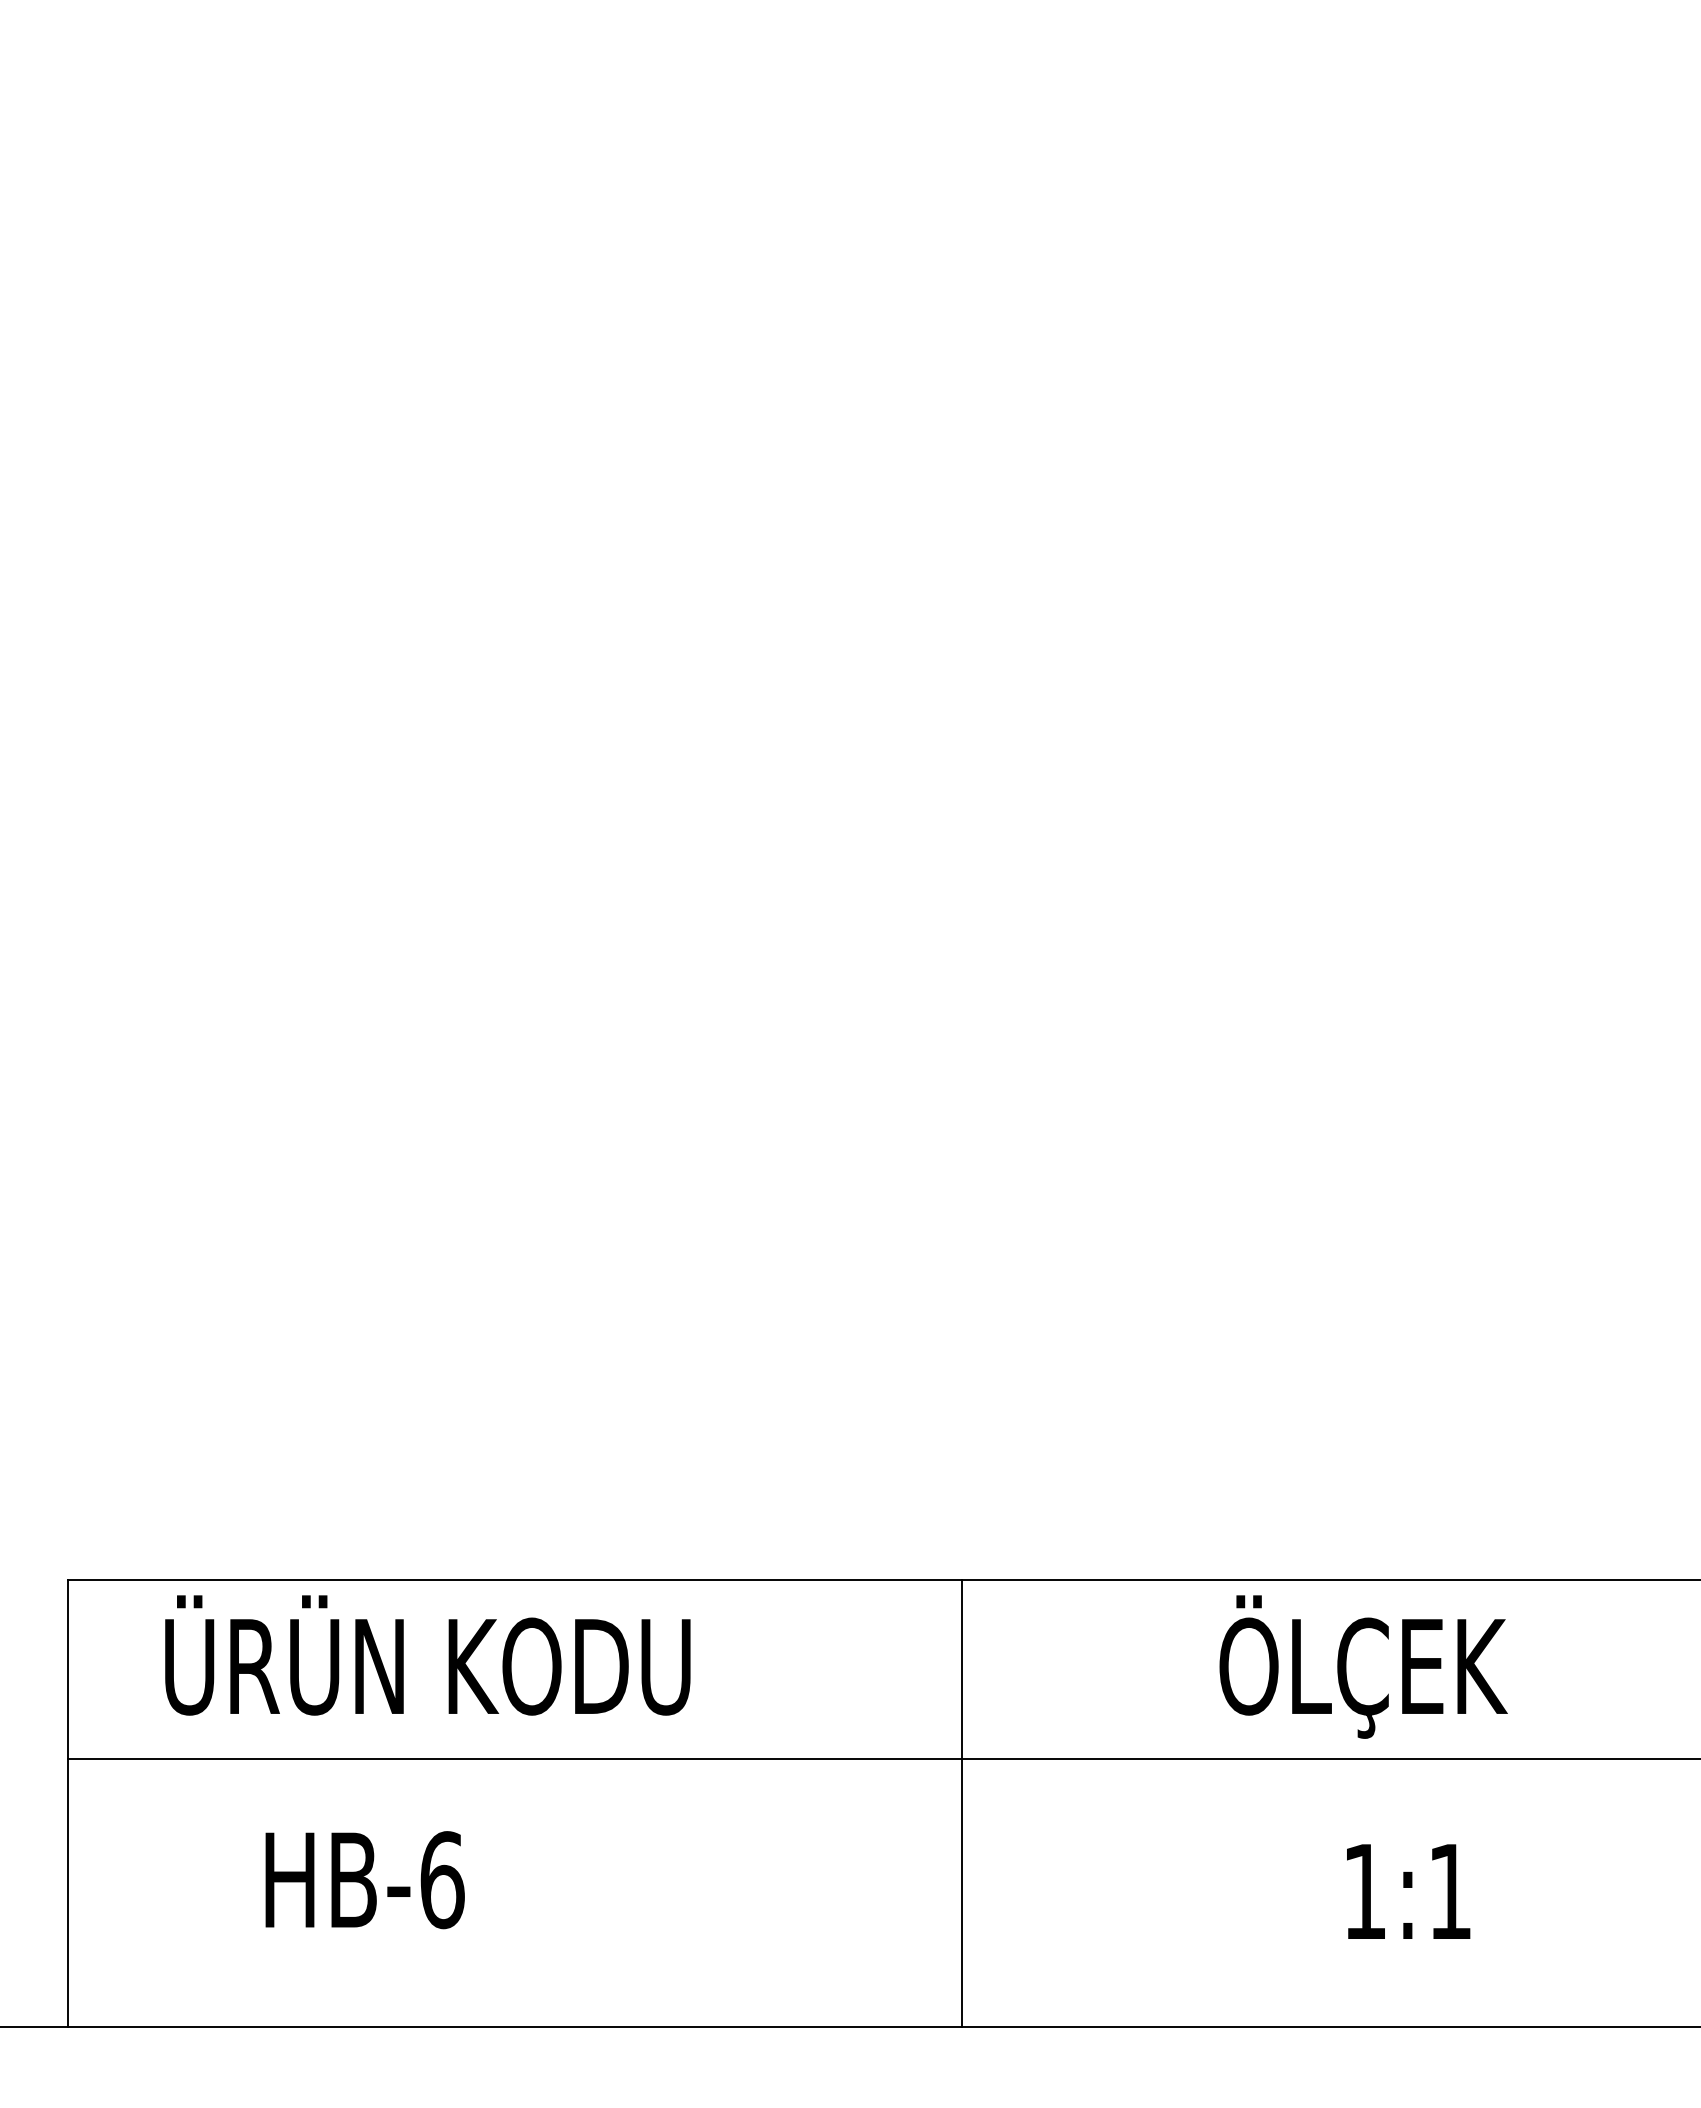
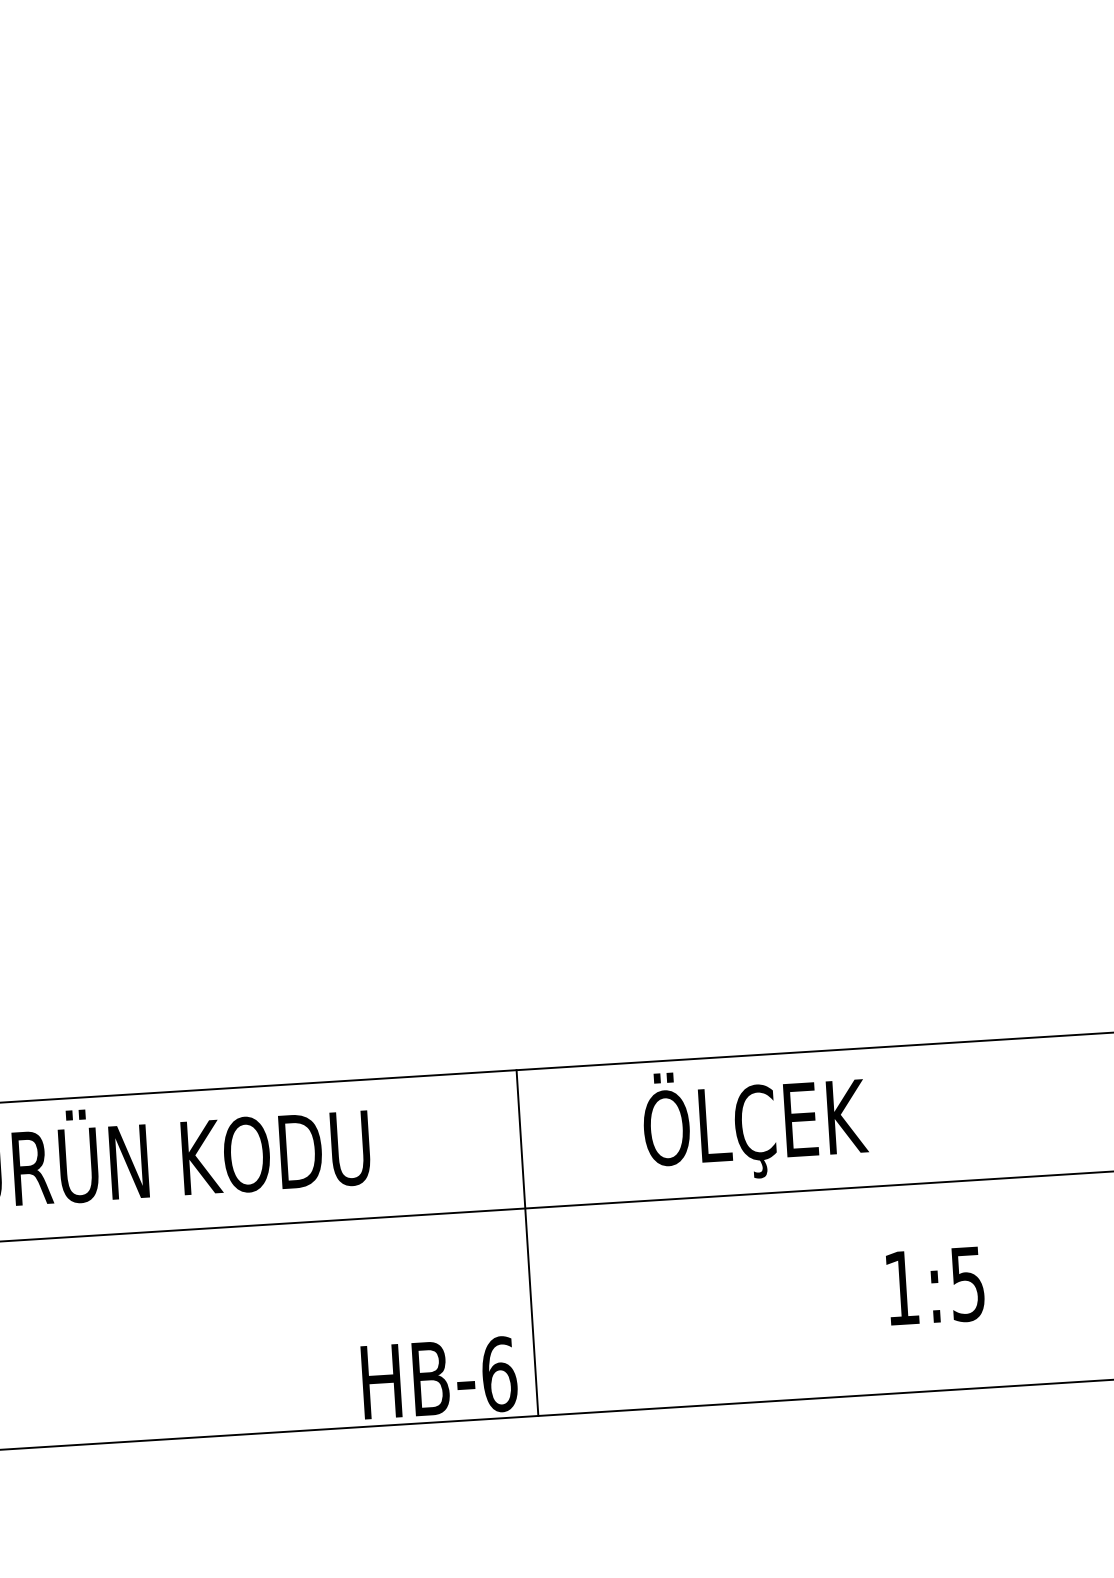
text: (1363, 1666) -> (755, 1122), moved
line: (962, 1802) -> (527, 1242), moved
text: (364, 1880) -> (439, 1378), moved
text: (1449, 1892) -> (967, 1284), 1:1 -> 1:5

